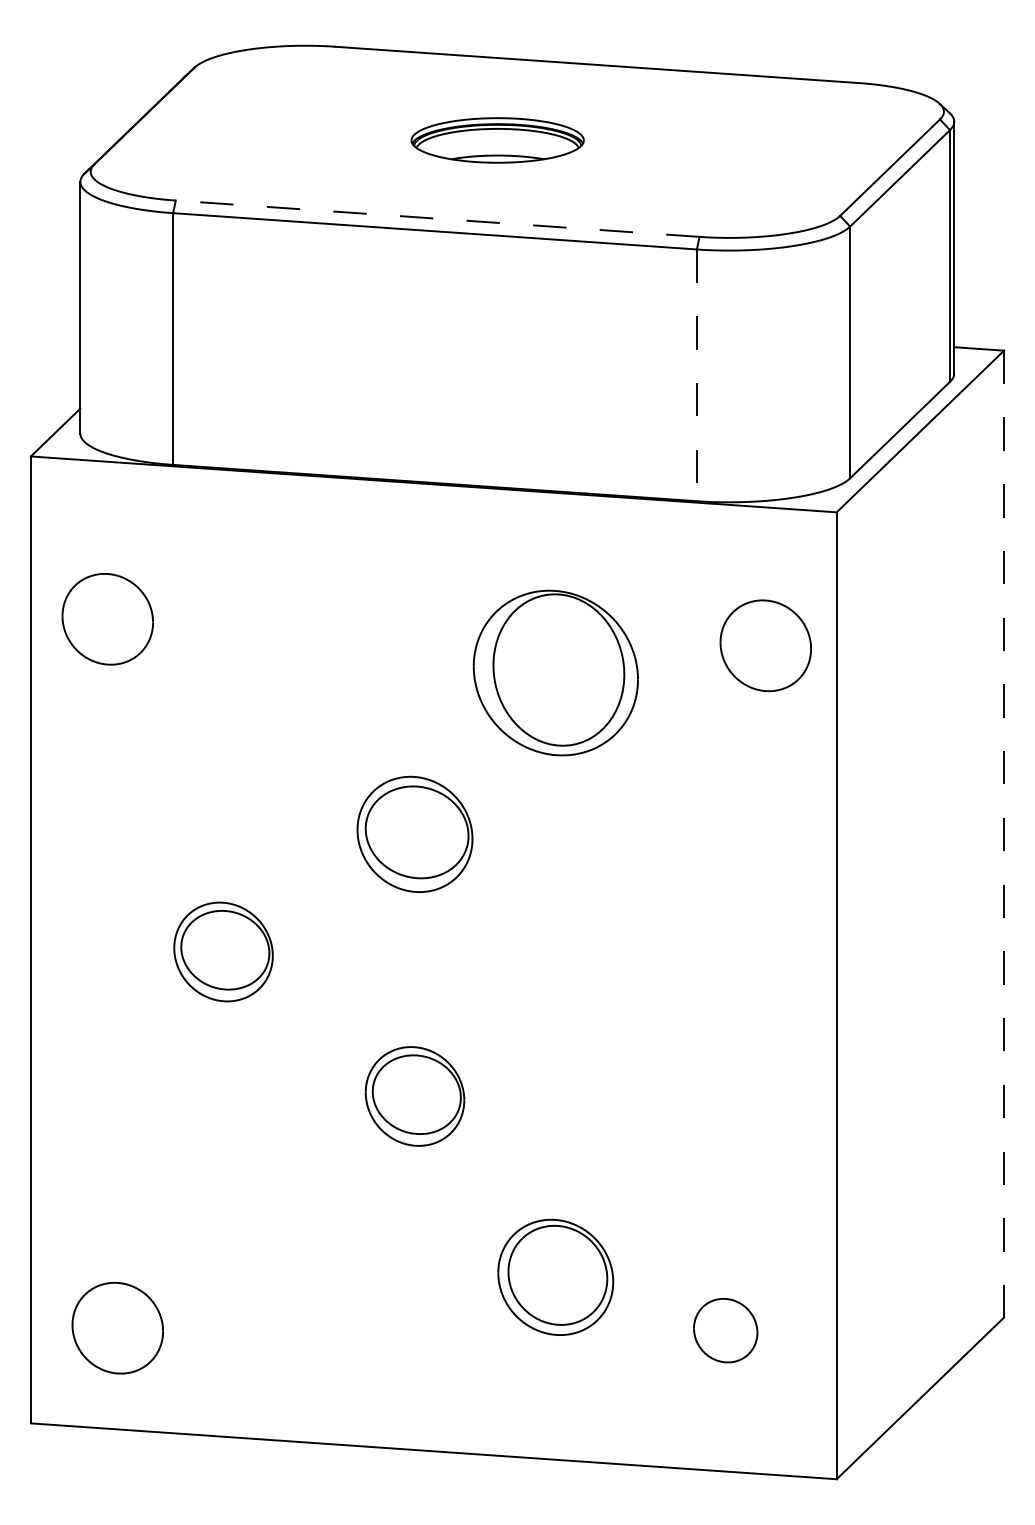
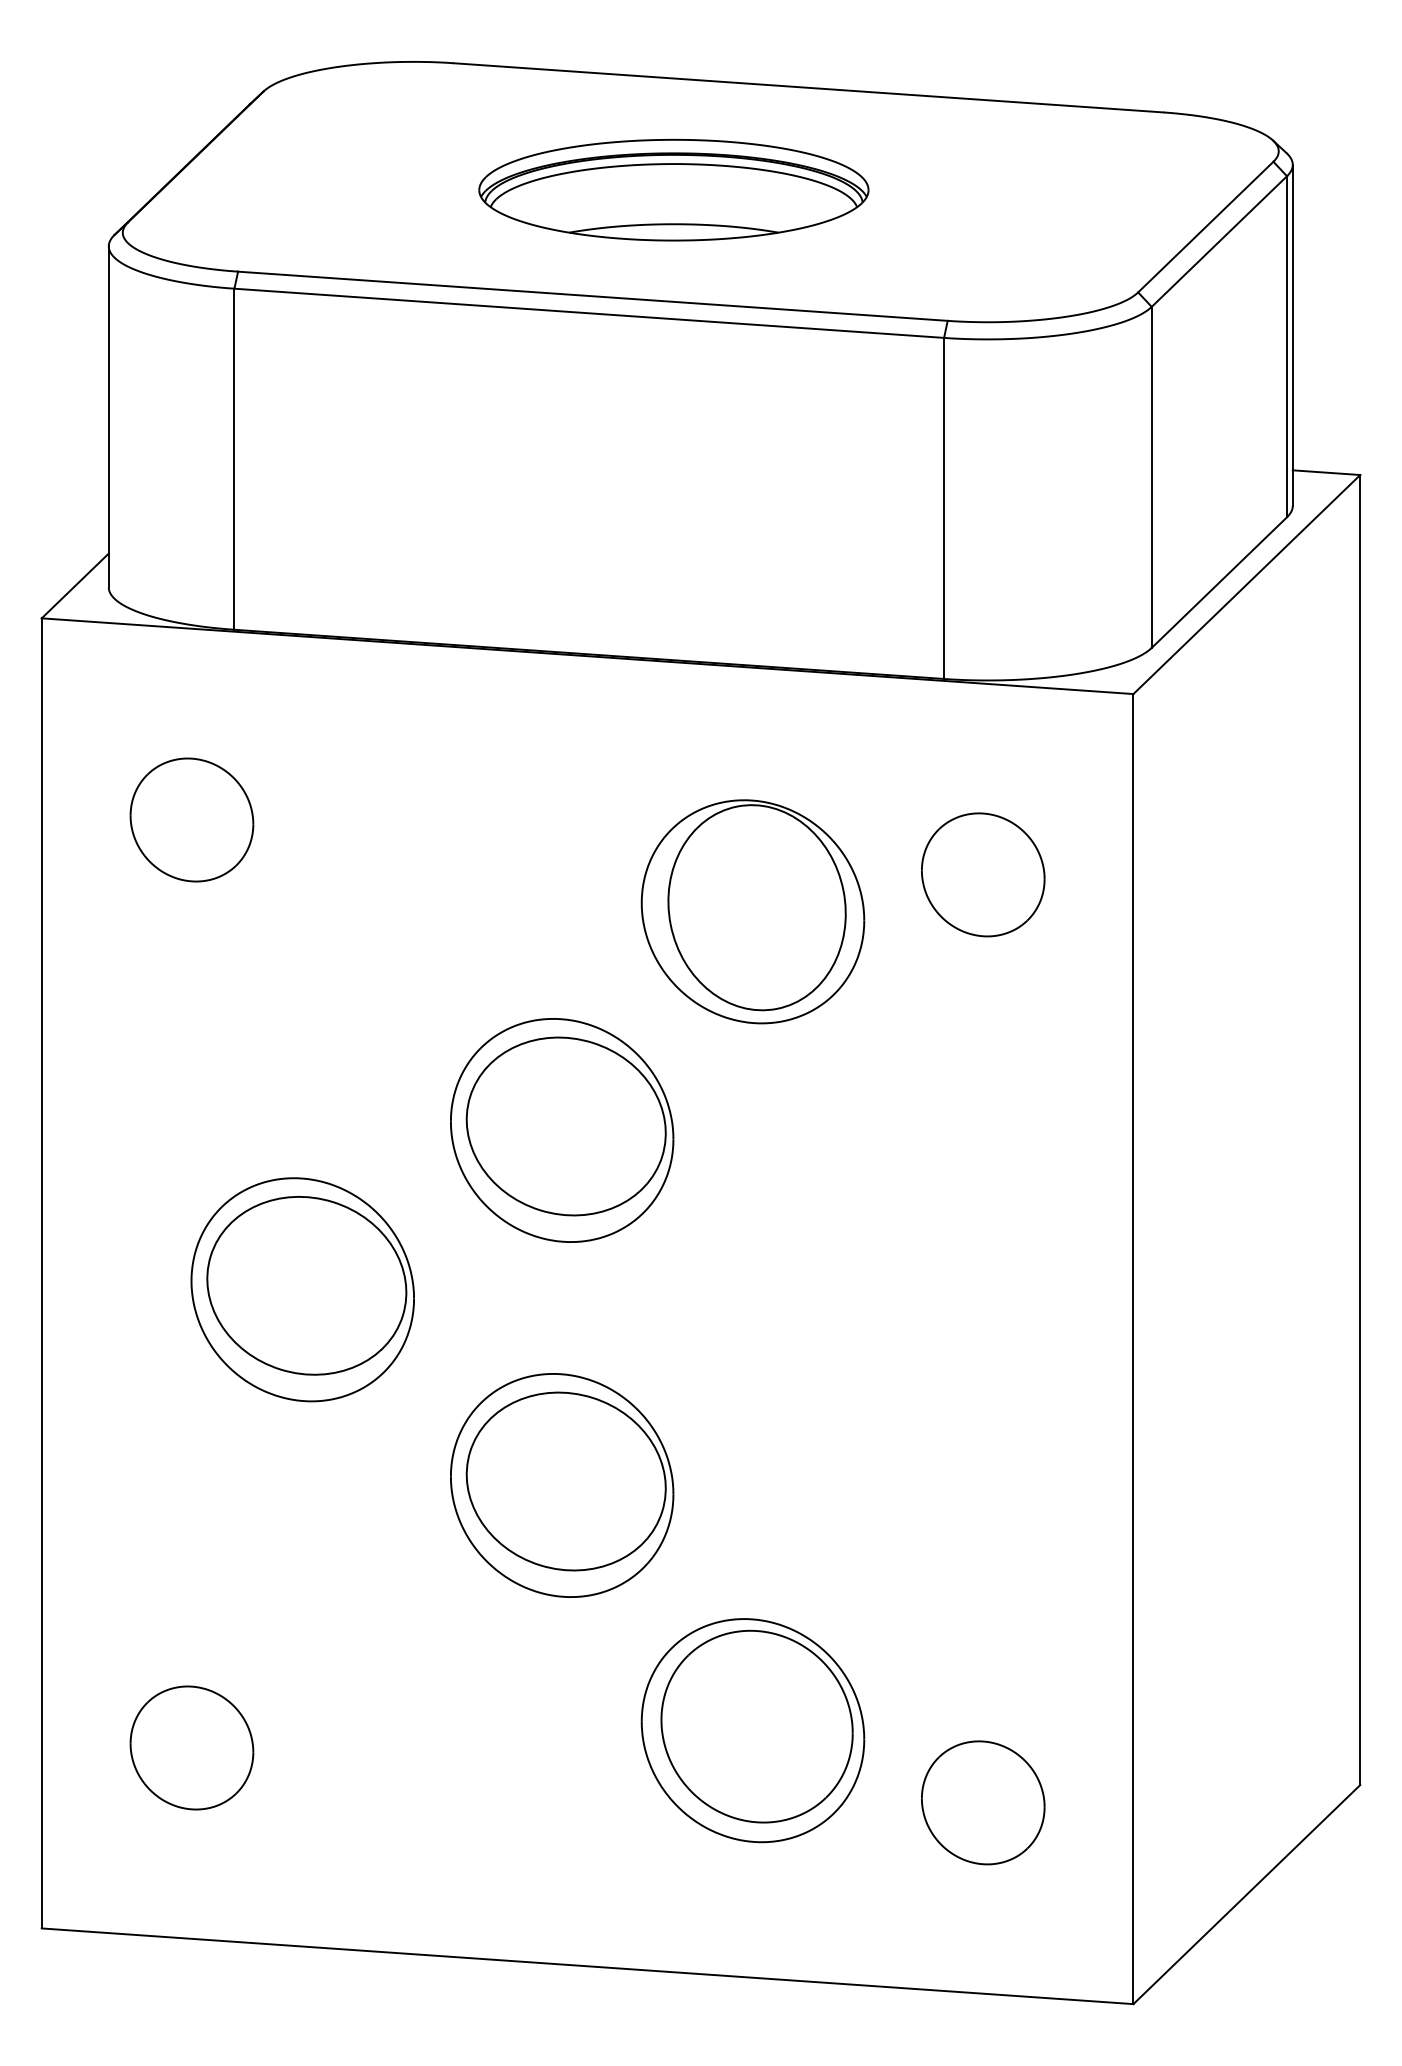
part: (497, 140) -> (673, 190), size x1.67
line: (437, 218) -> (592, 295), dashed -> solid
line: (696, 375) -> (943, 508), dashed -> solid
part: (107, 619) -> (191, 820), moved
part: (765, 645) -> (982, 874), moved
part: (414, 834) -> (561, 1130), size x1.43
line: (1004, 834) -> (1360, 1130), dashed -> solid
part: (223, 951) -> (302, 1289), size x1.67
part: (414, 1096) -> (561, 1485), size x1.67
part: (555, 1277) -> (752, 1730), size x1.43
part: (117, 1327) -> (191, 1747), moved
part: (725, 1330) -> (982, 1802), size x1.43

